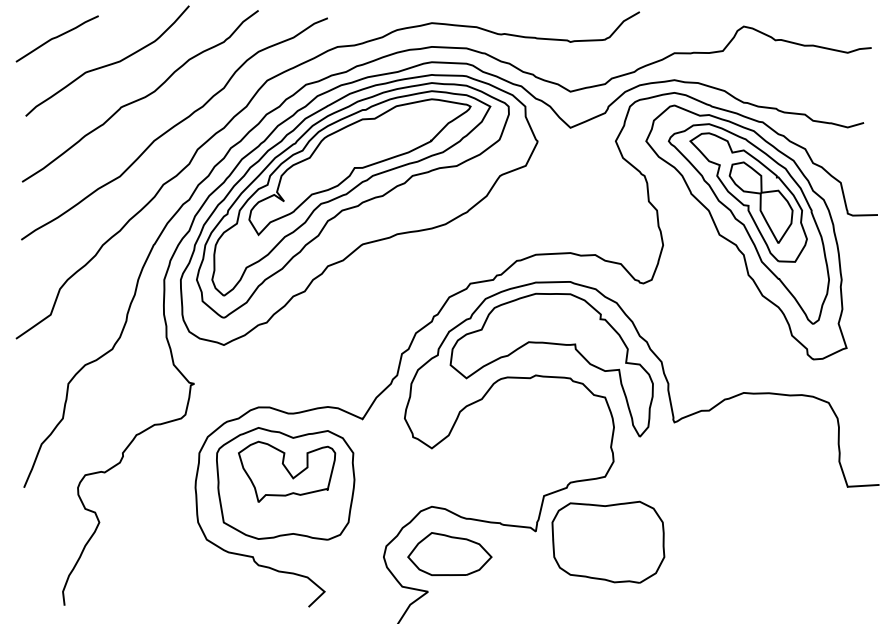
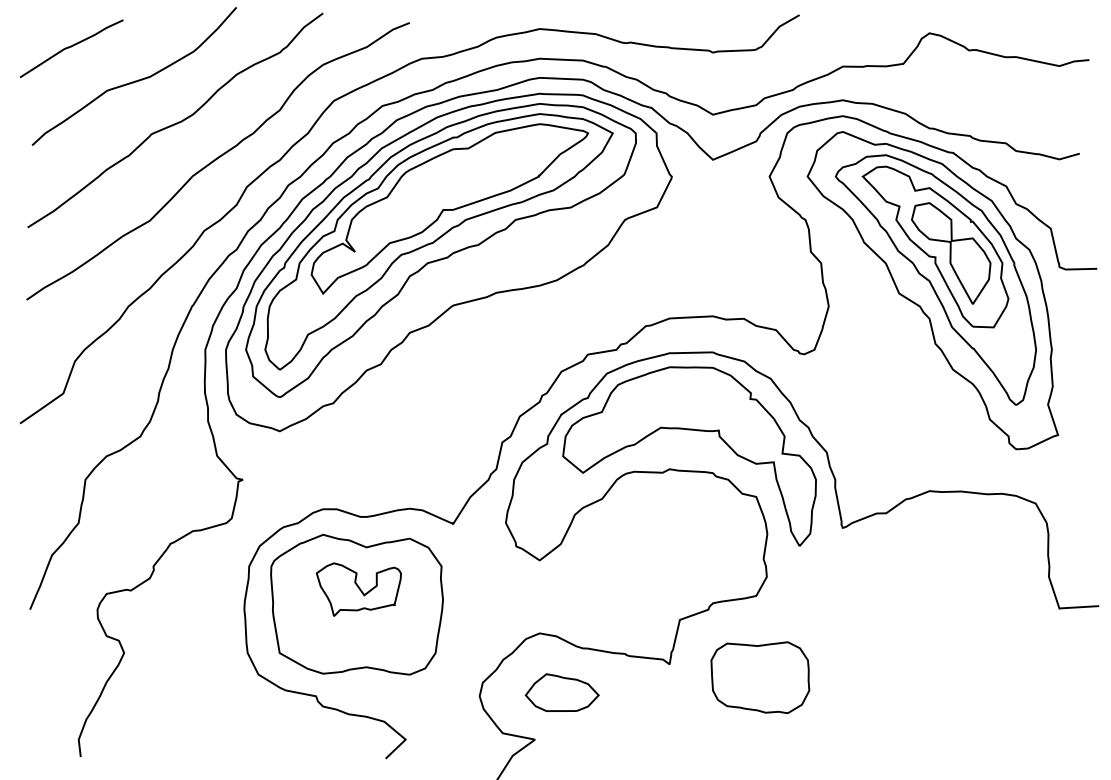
part: (287, 471) -> (359, 589), size x0.7
part: (608, 541) -> (760, 676), size x0.7
part: (449, 554) -> (561, 693), size x0.7

